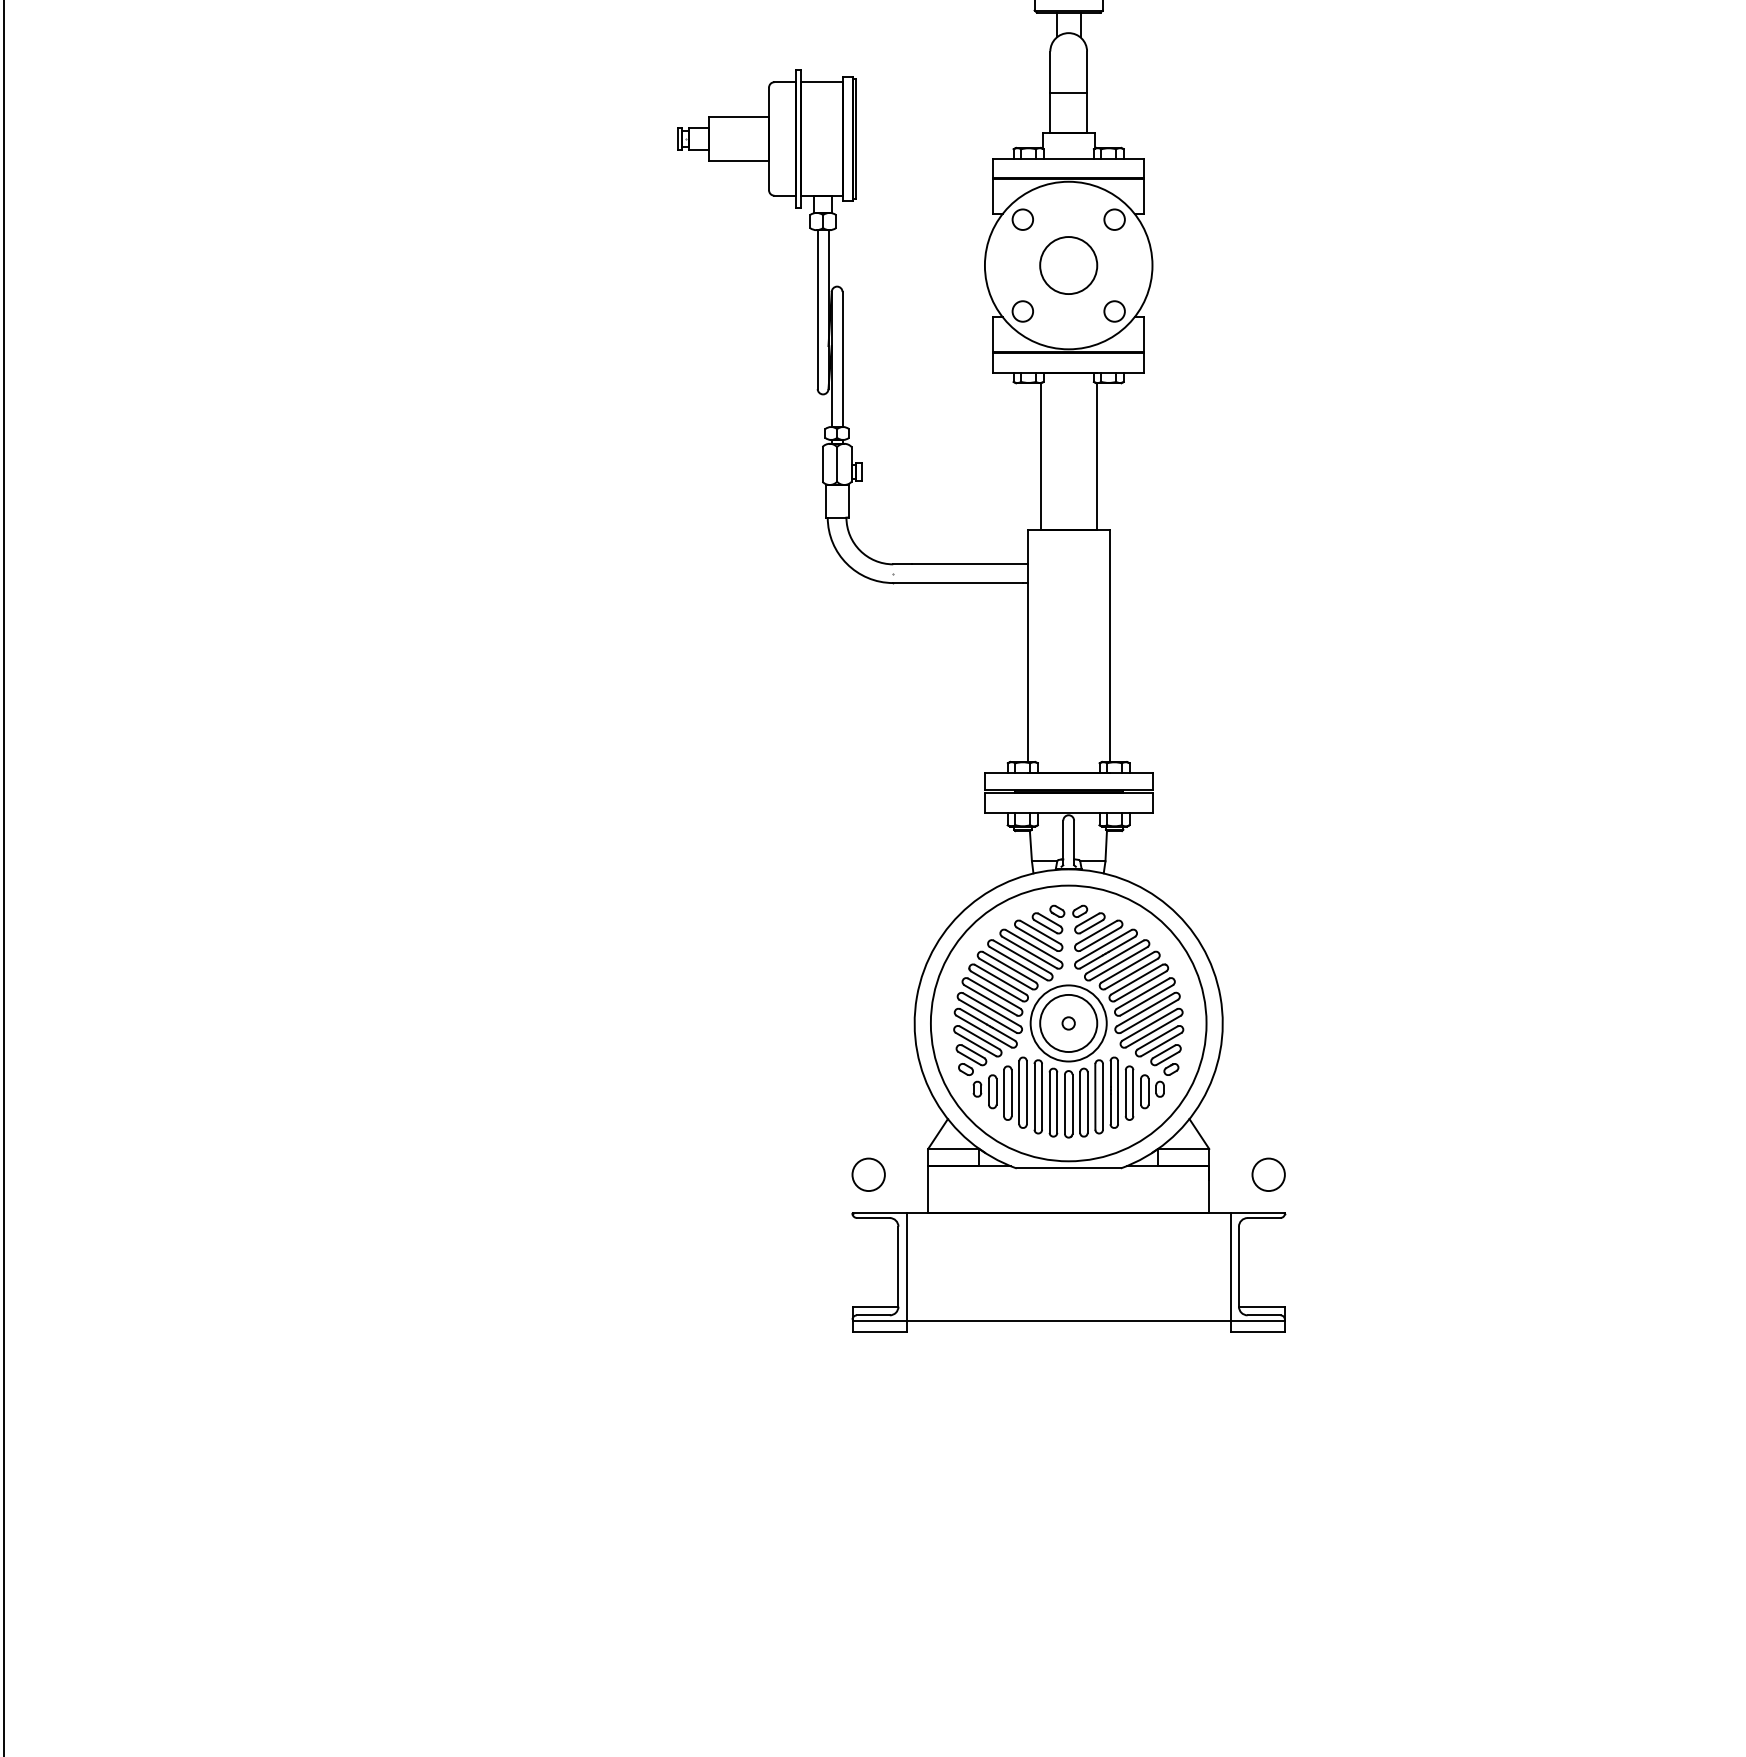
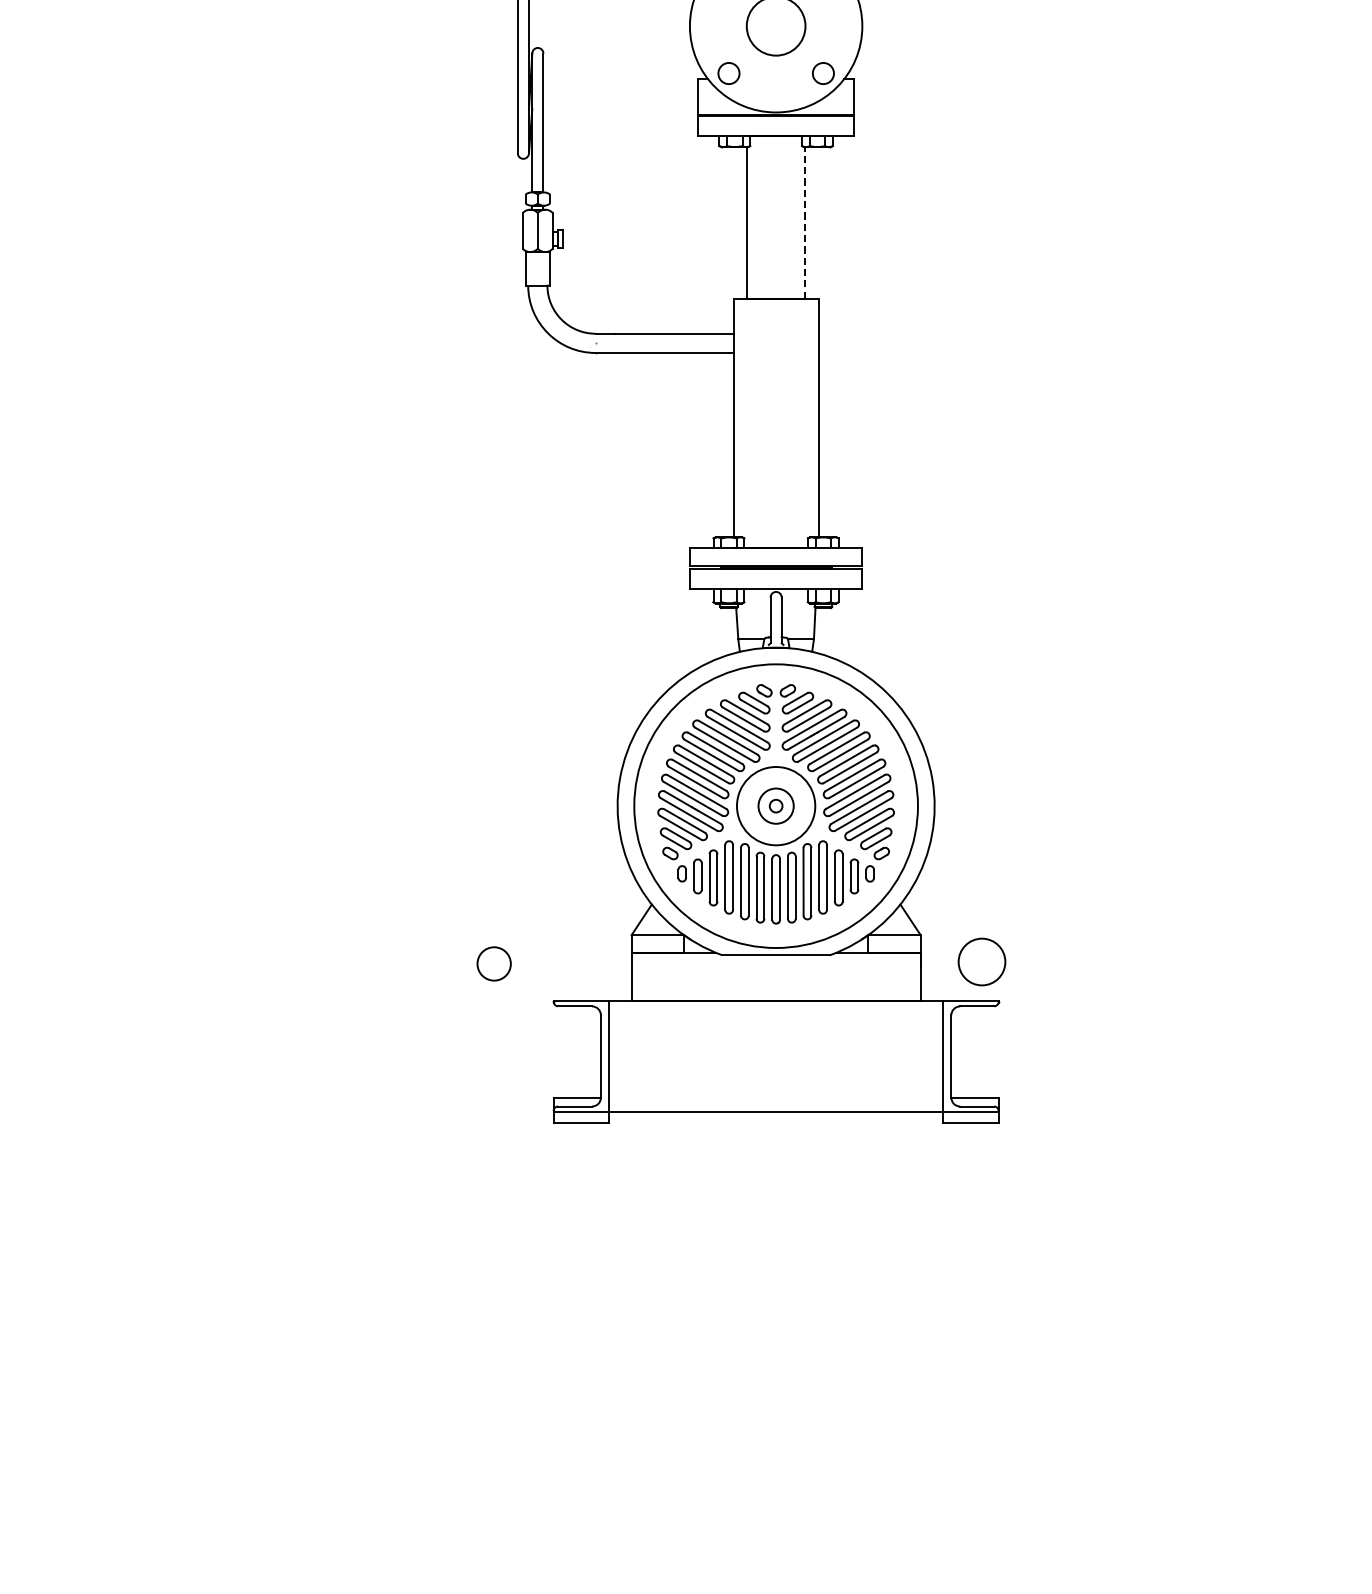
line: (1096, 456) -> (804, 222), solid -> dashed
circle: (1068, 1023) -> (775, 806), size x0.6
circle: (868, 1174) -> (493, 963), moved
circle: (1268, 1174) -> (981, 961), size x1.4

